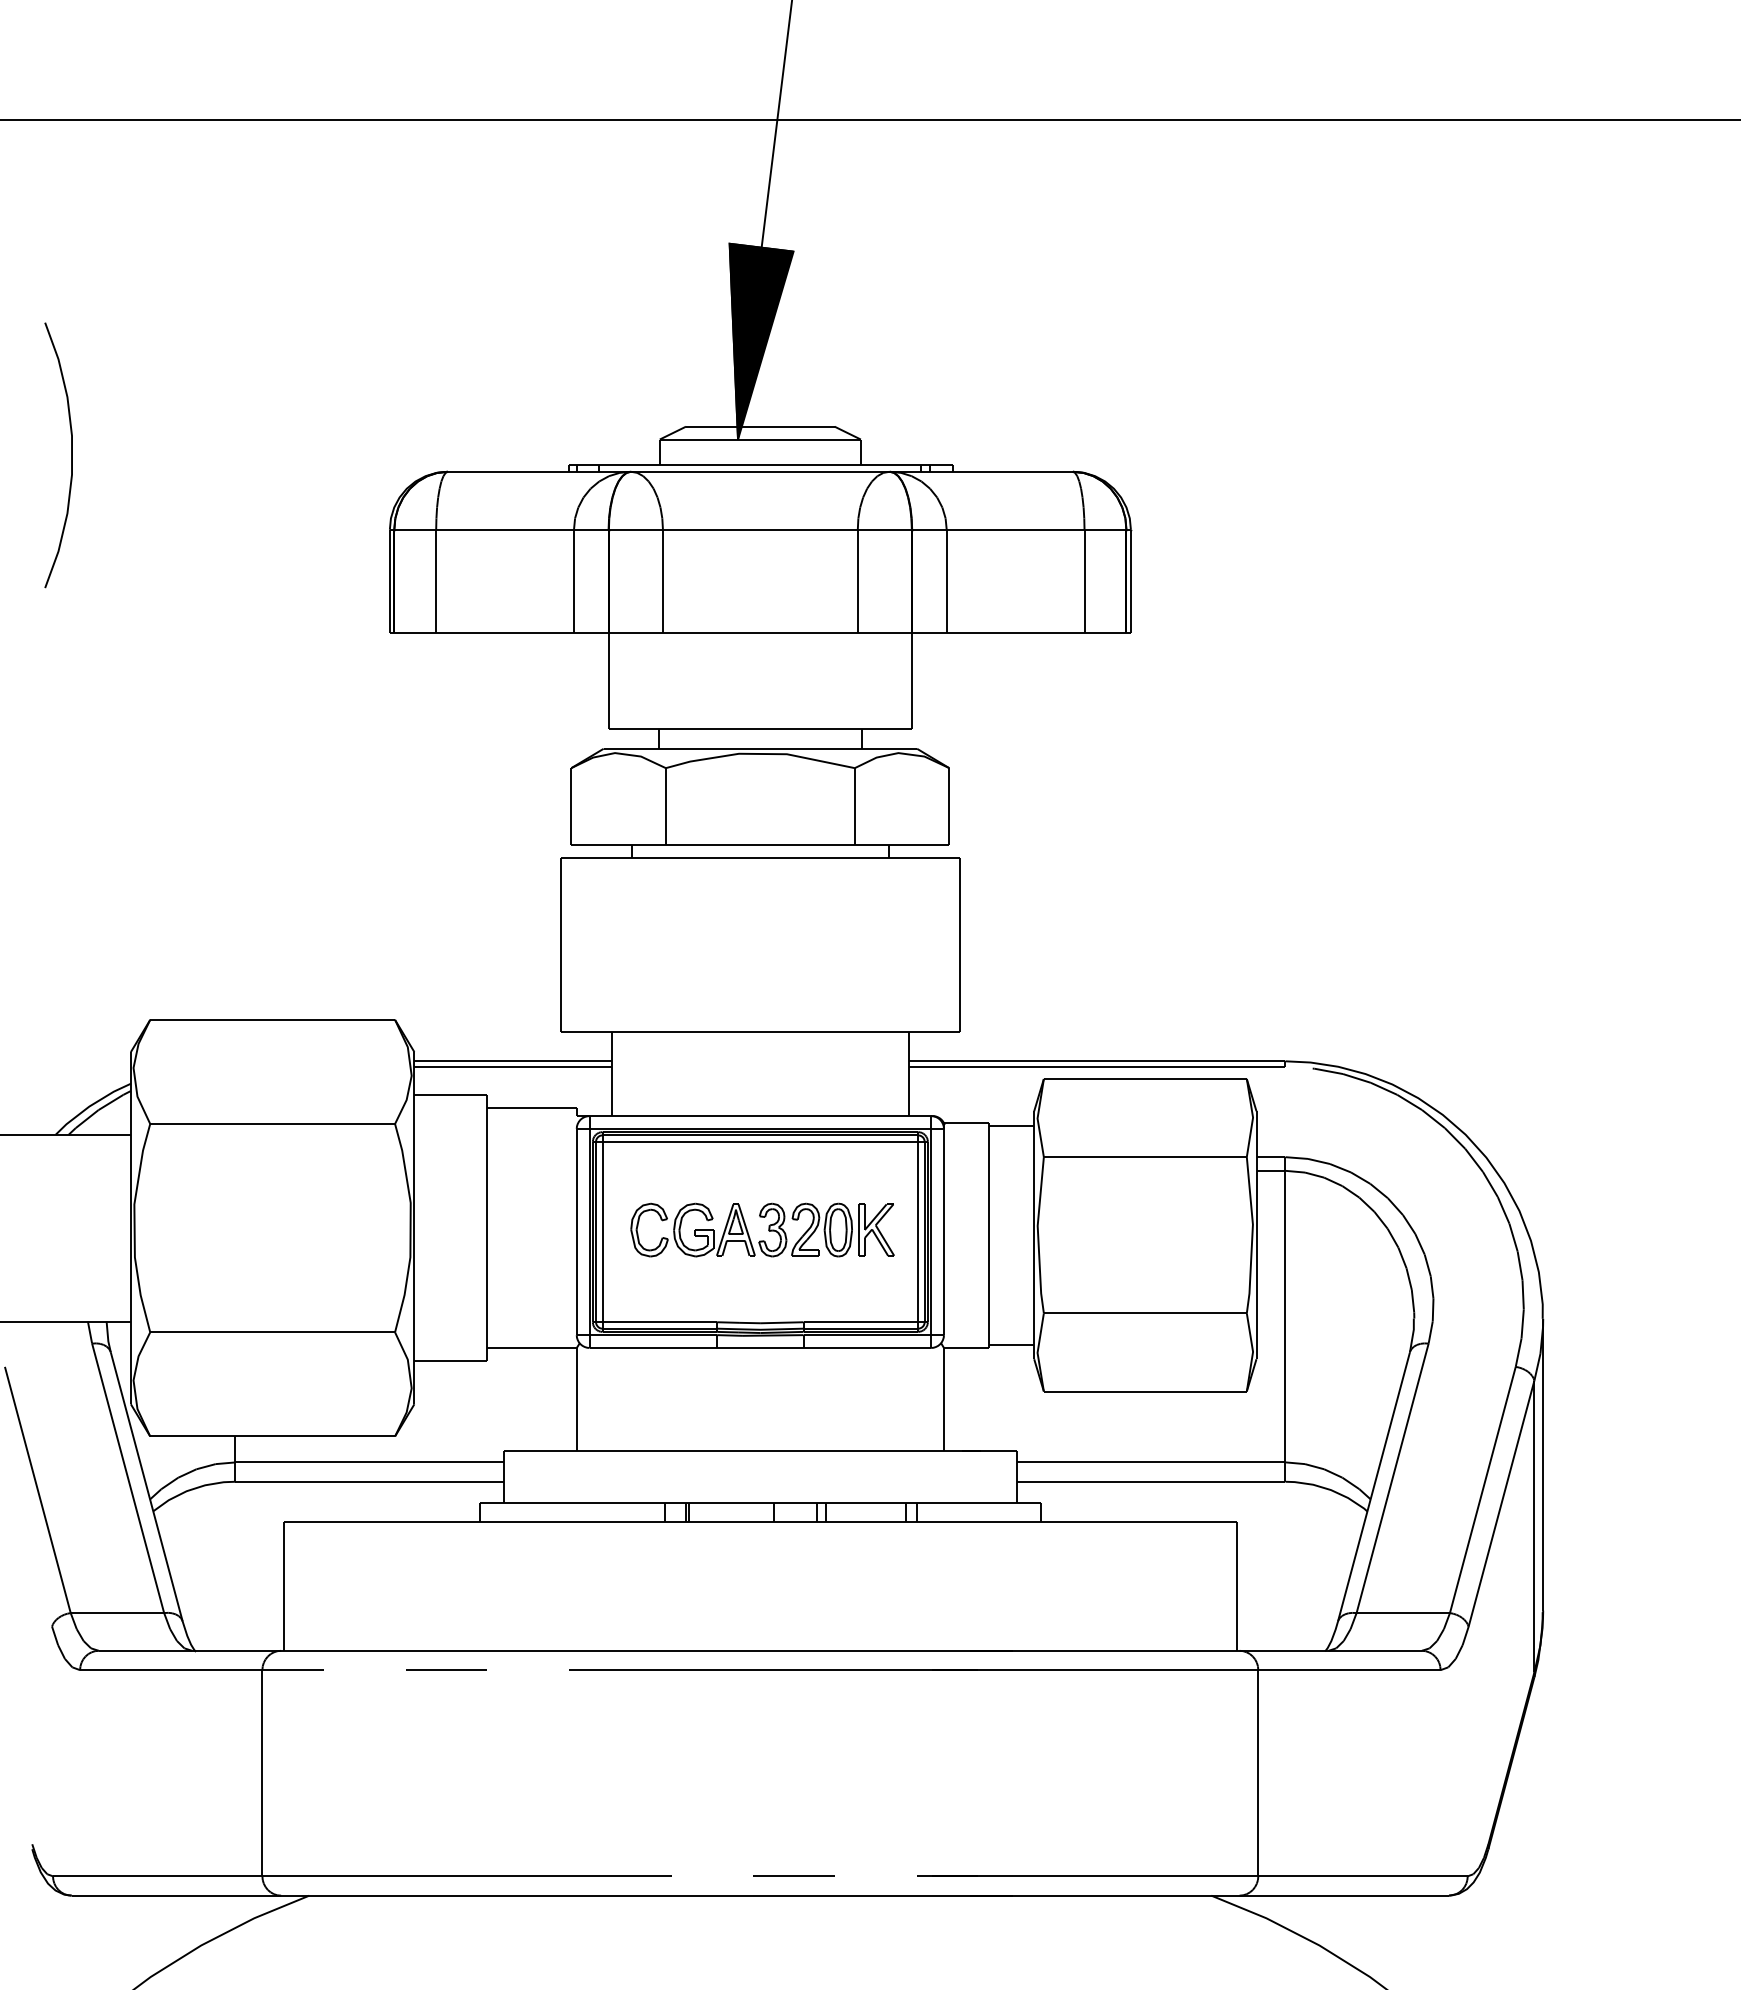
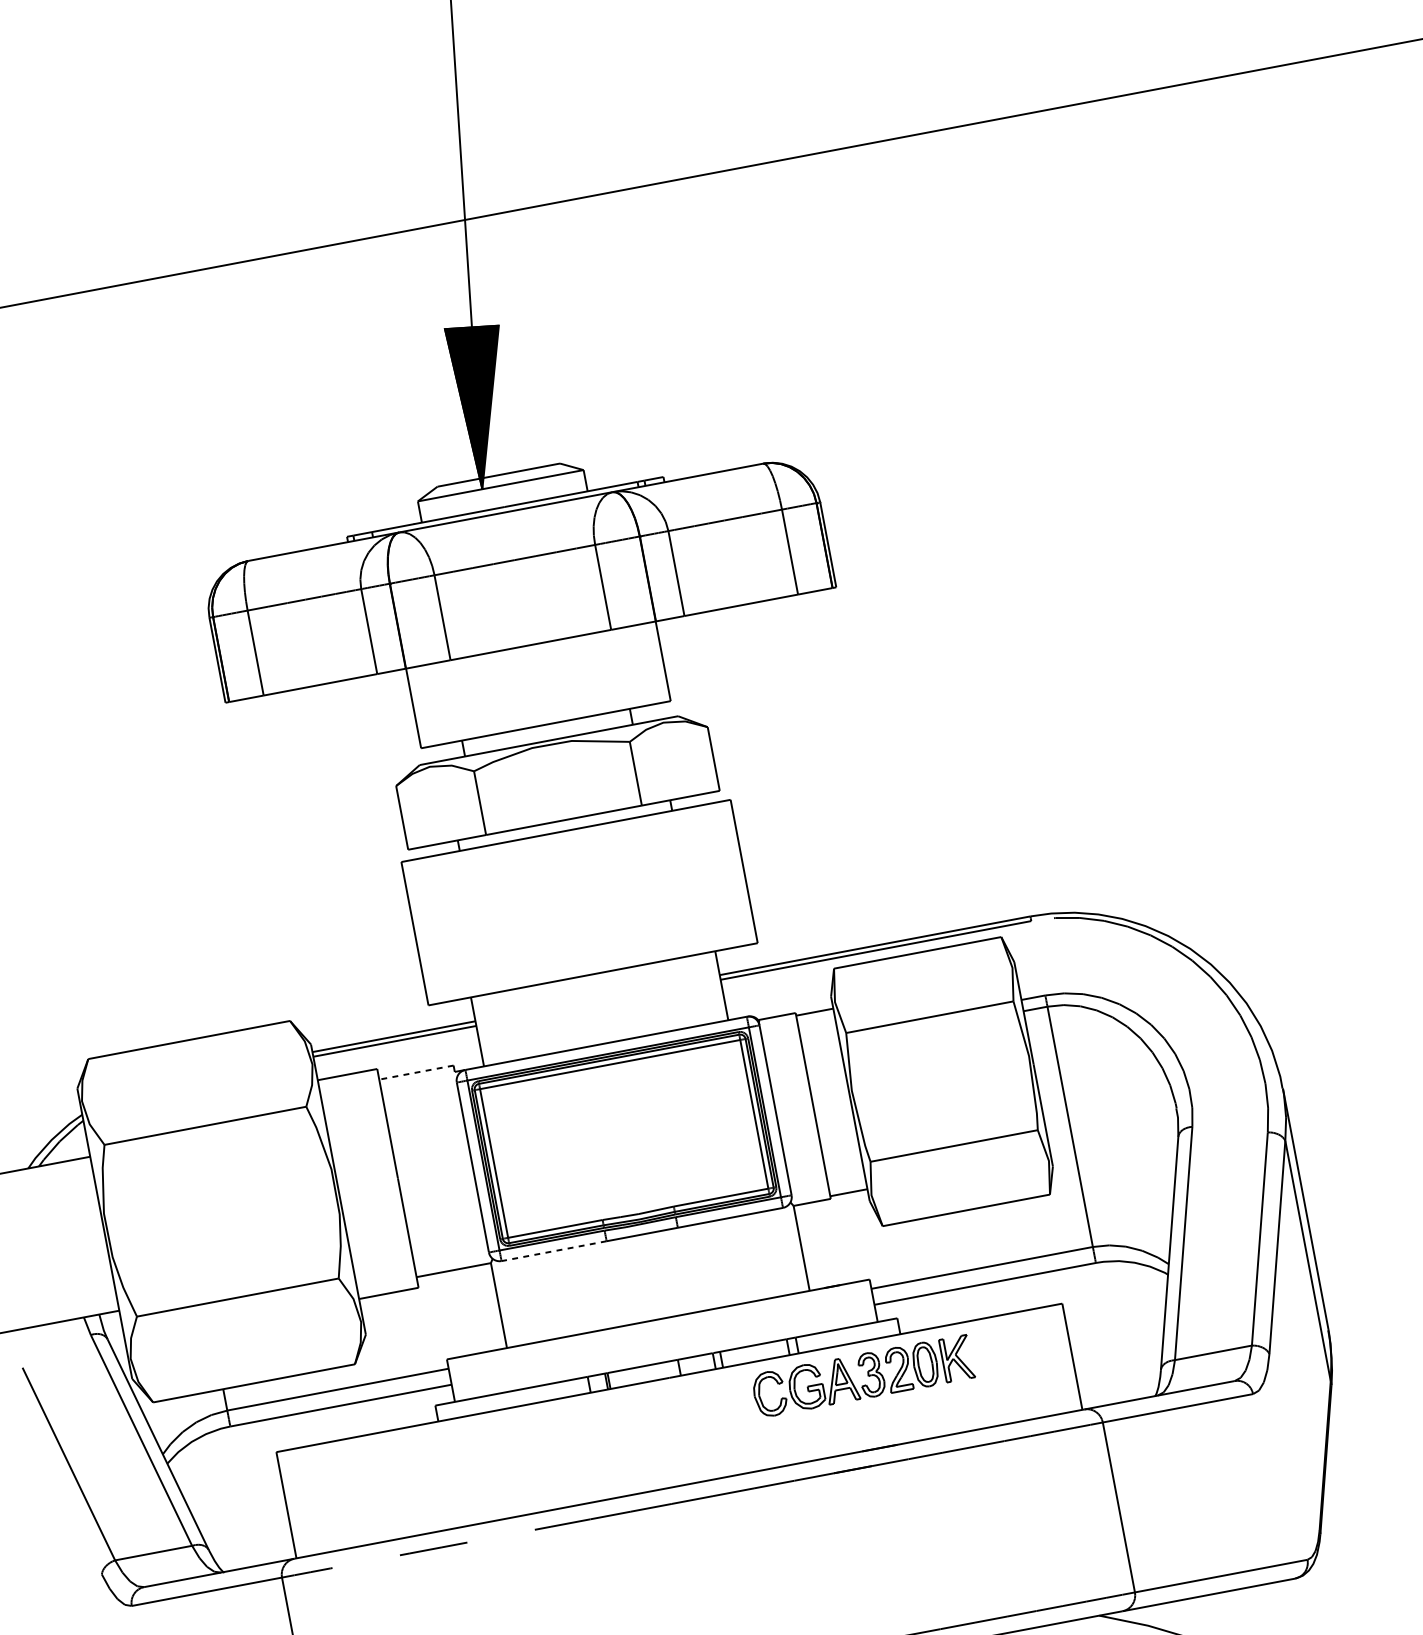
line: (531, 1108) -> (416, 1072), solid -> dashed
part: (762, 1229) -> (862, 1375), moved
line: (653, 1348) -> (554, 1251), solid -> dashed

